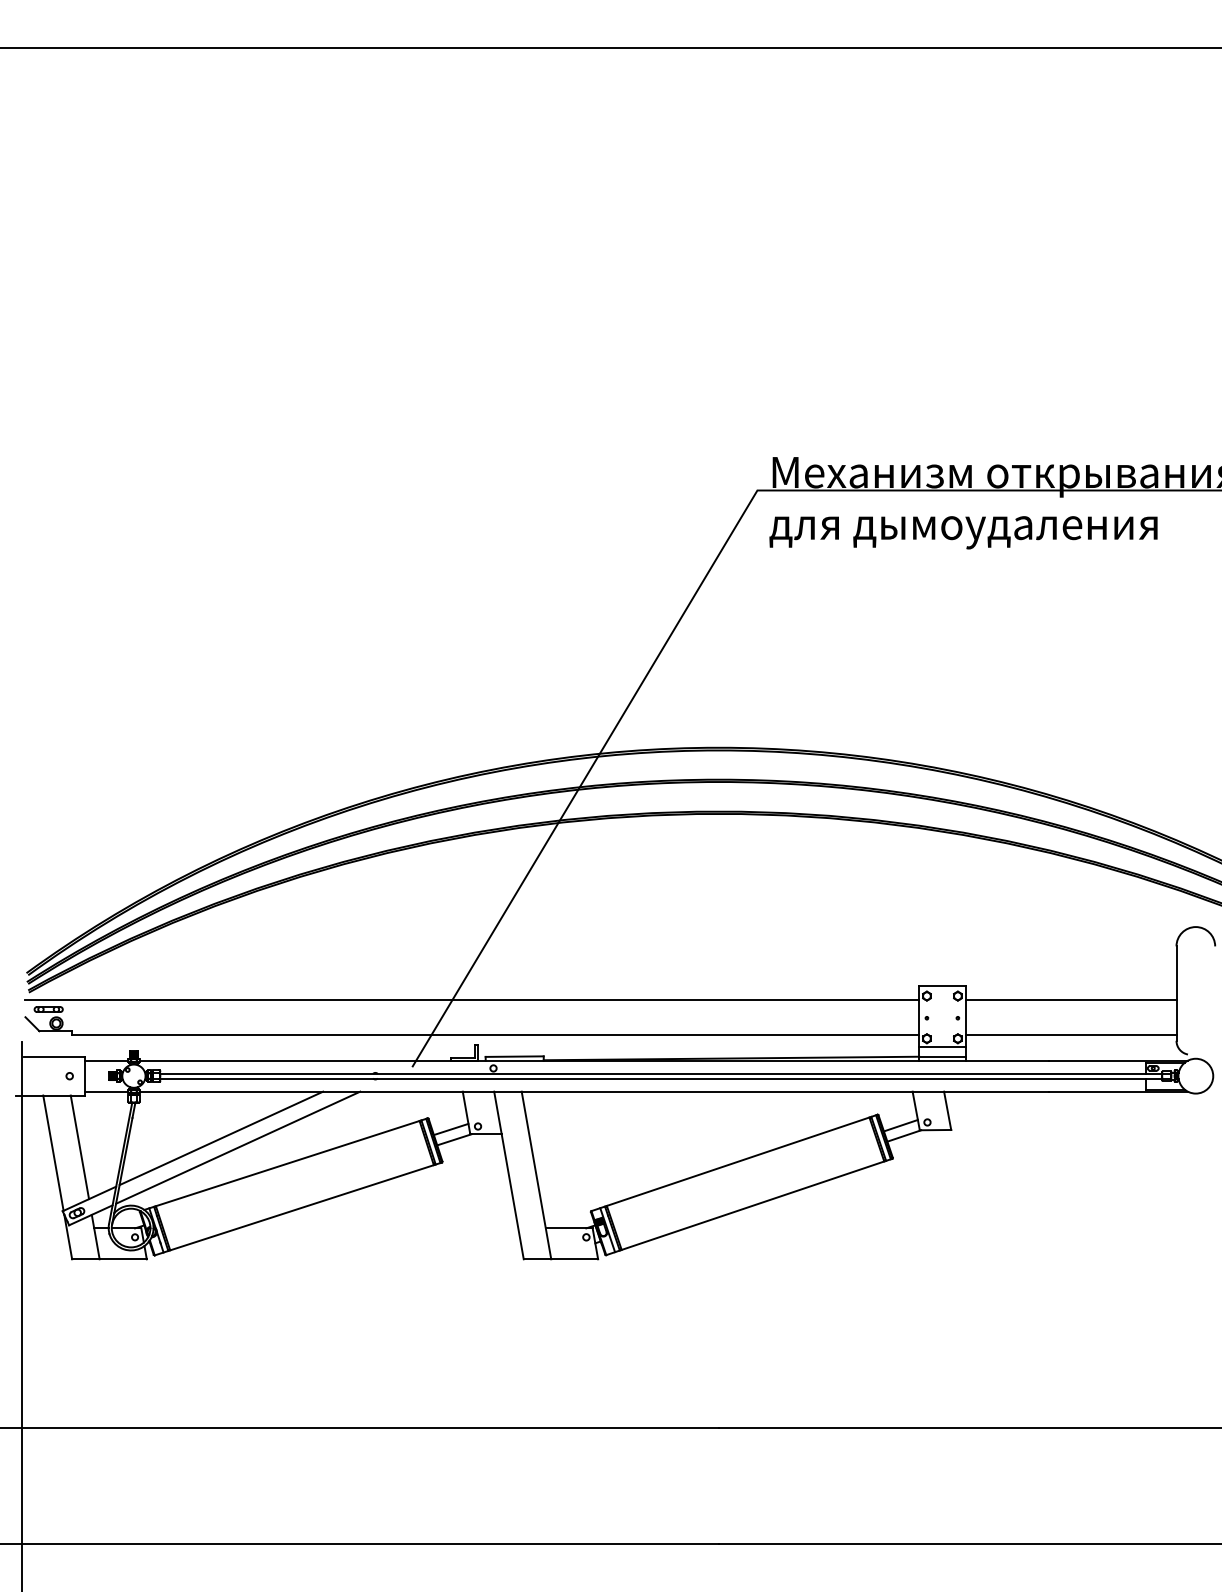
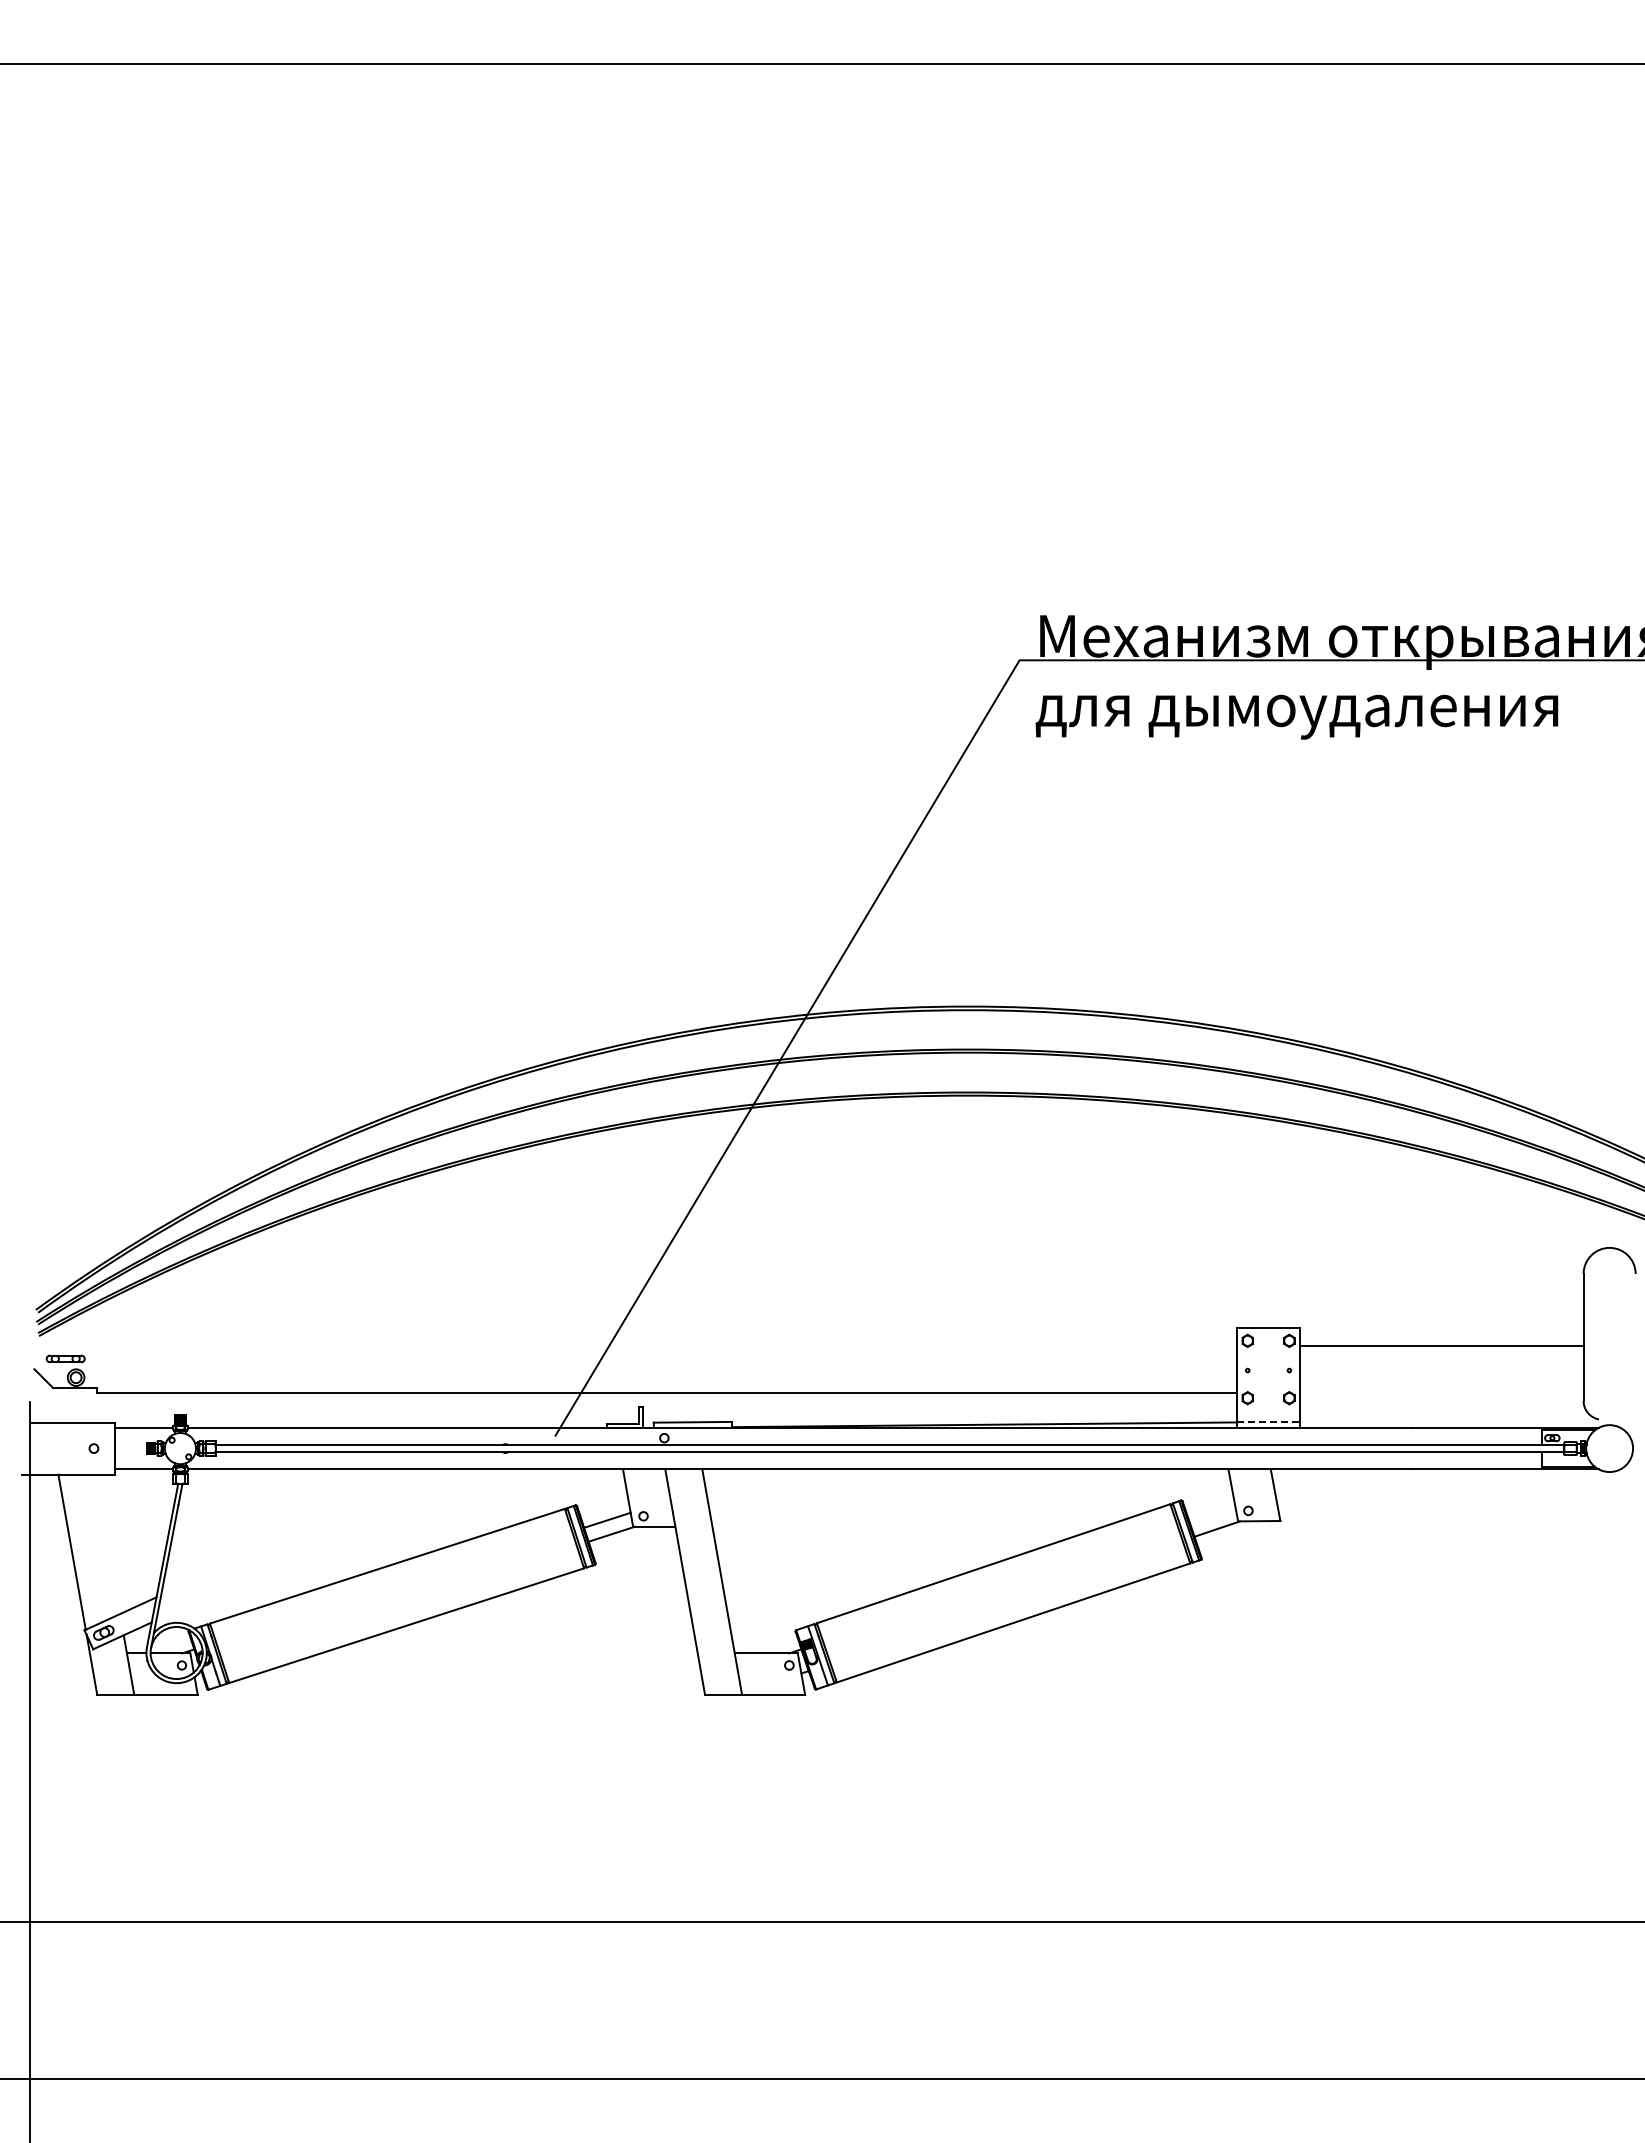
line: (472, 1000) -> (635, 1346), removed
line: (1070, 1035) -> (1441, 1393), removed
line: (942, 1047) -> (1268, 1409), removed
line: (943, 1056) -> (1269, 1422), solid -> dashed
line: (900, 1125) -> (1212, 1514), removed
line: (221, 1138) -> (298, 1532), removed
line: (79, 1147) -> (107, 1544), removed
line: (238, 1147) -> (320, 1544), removed

